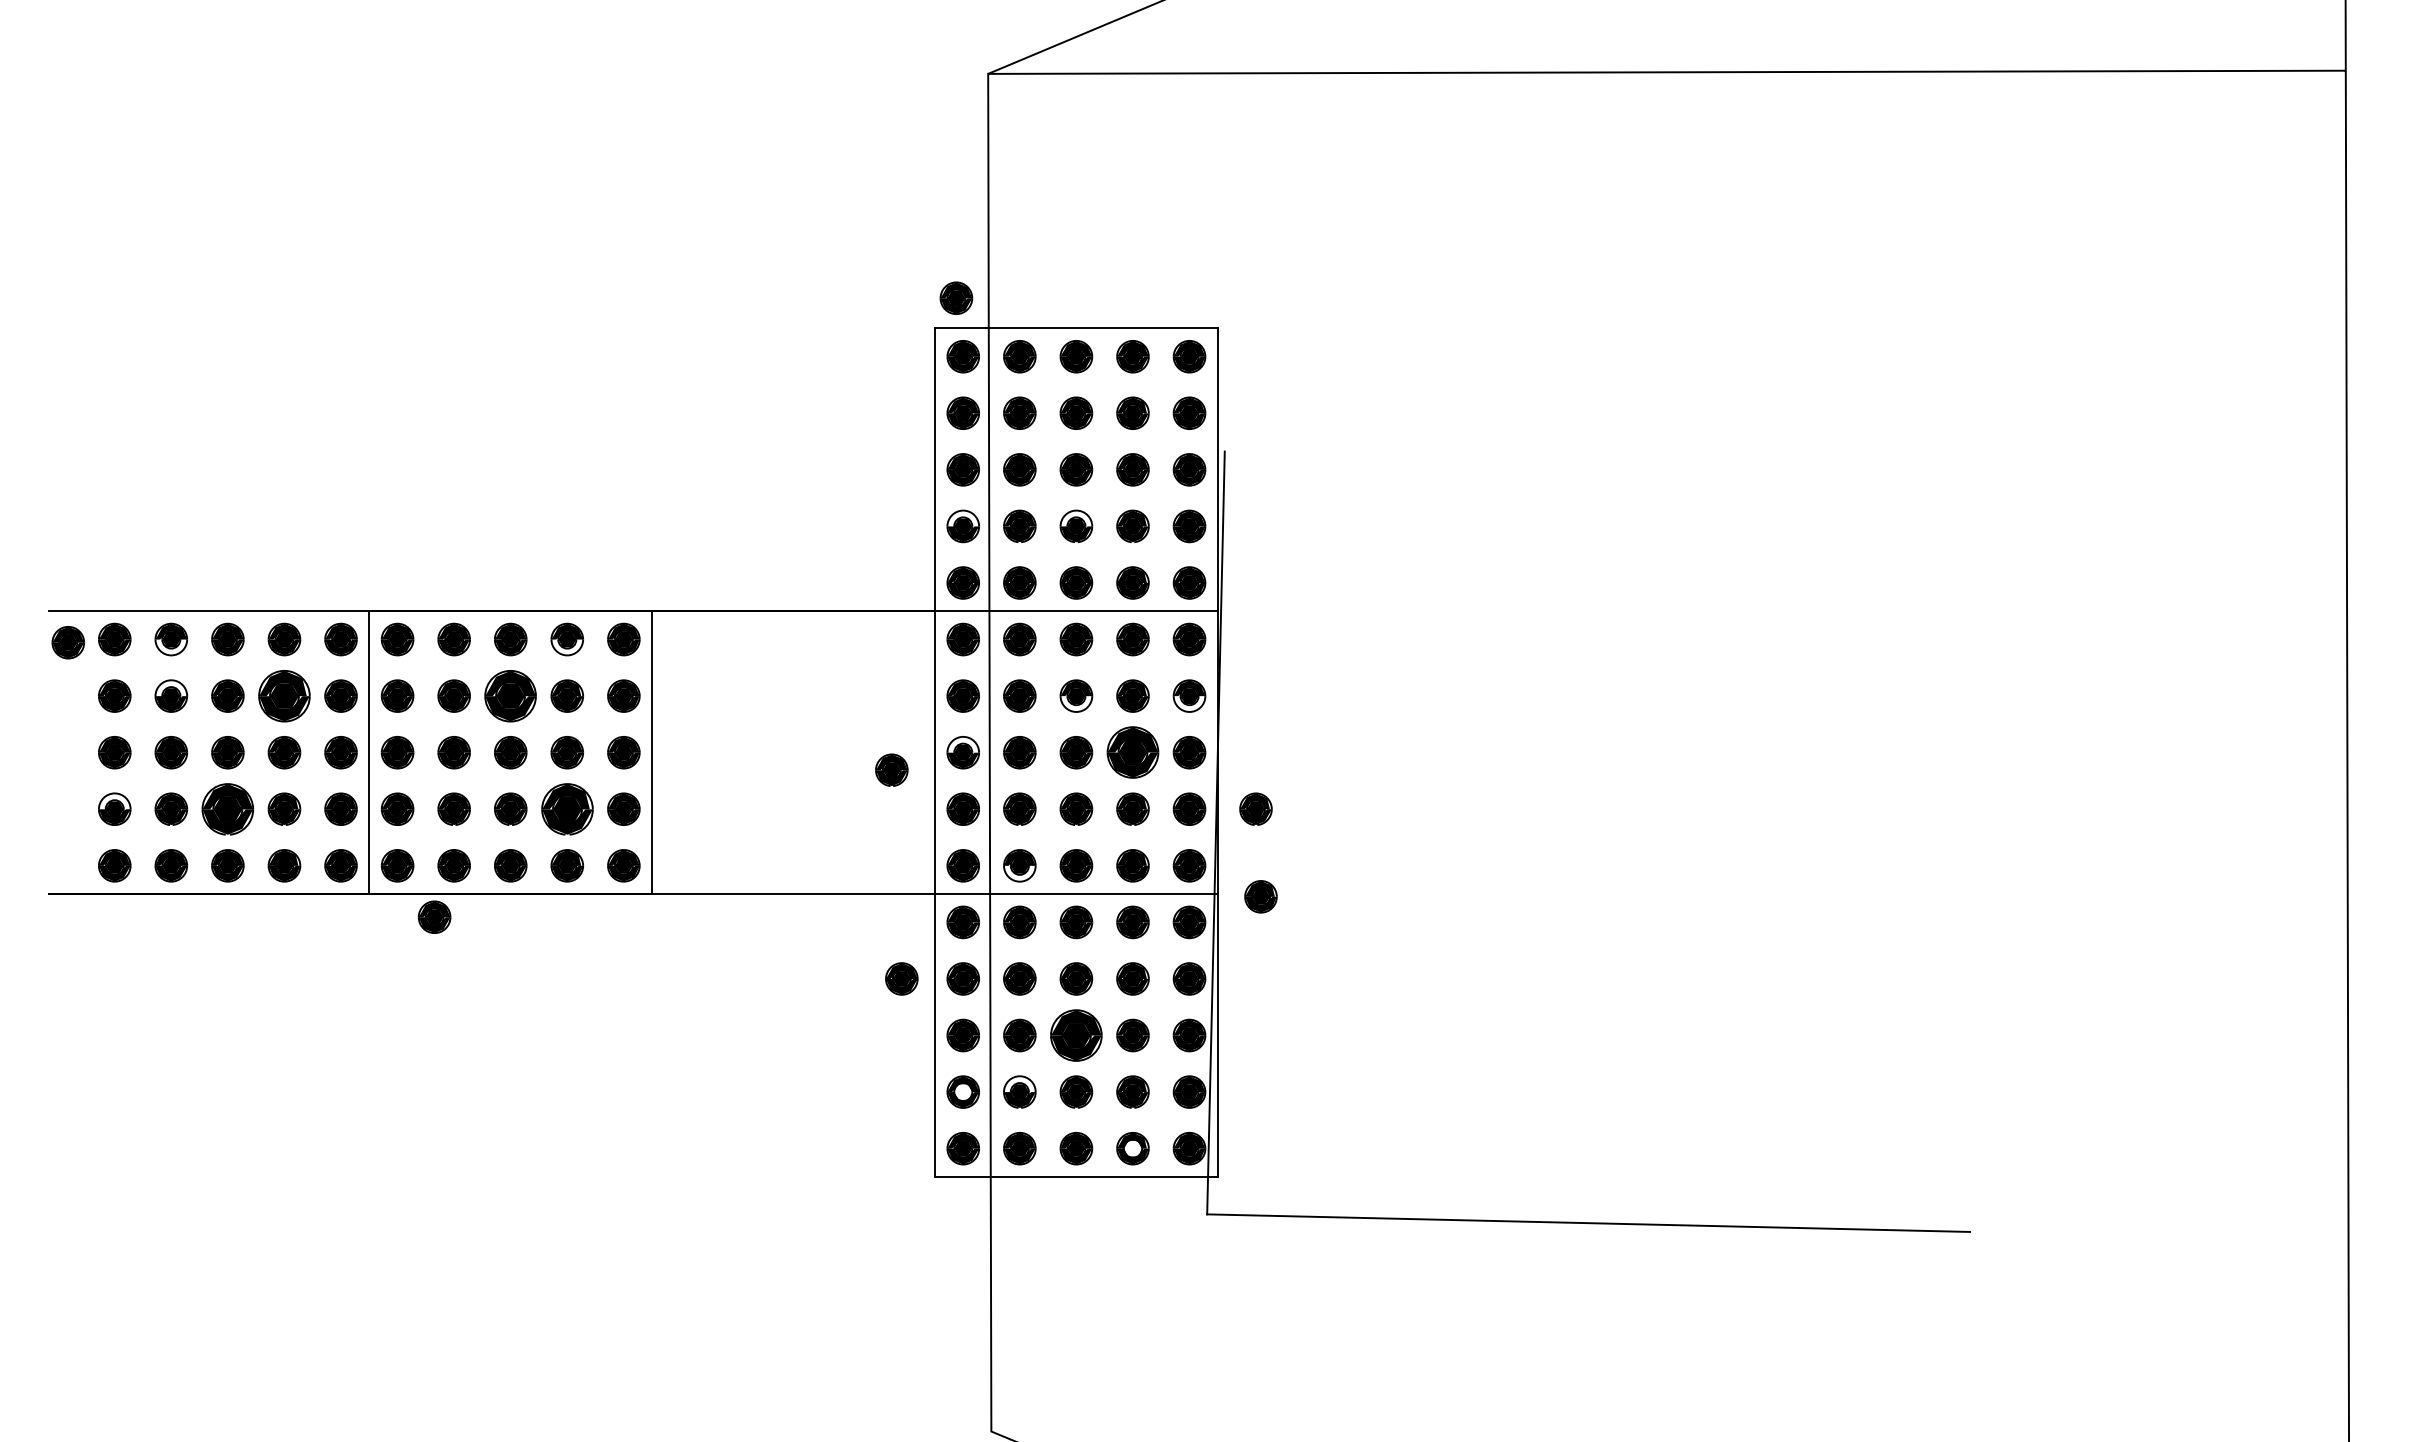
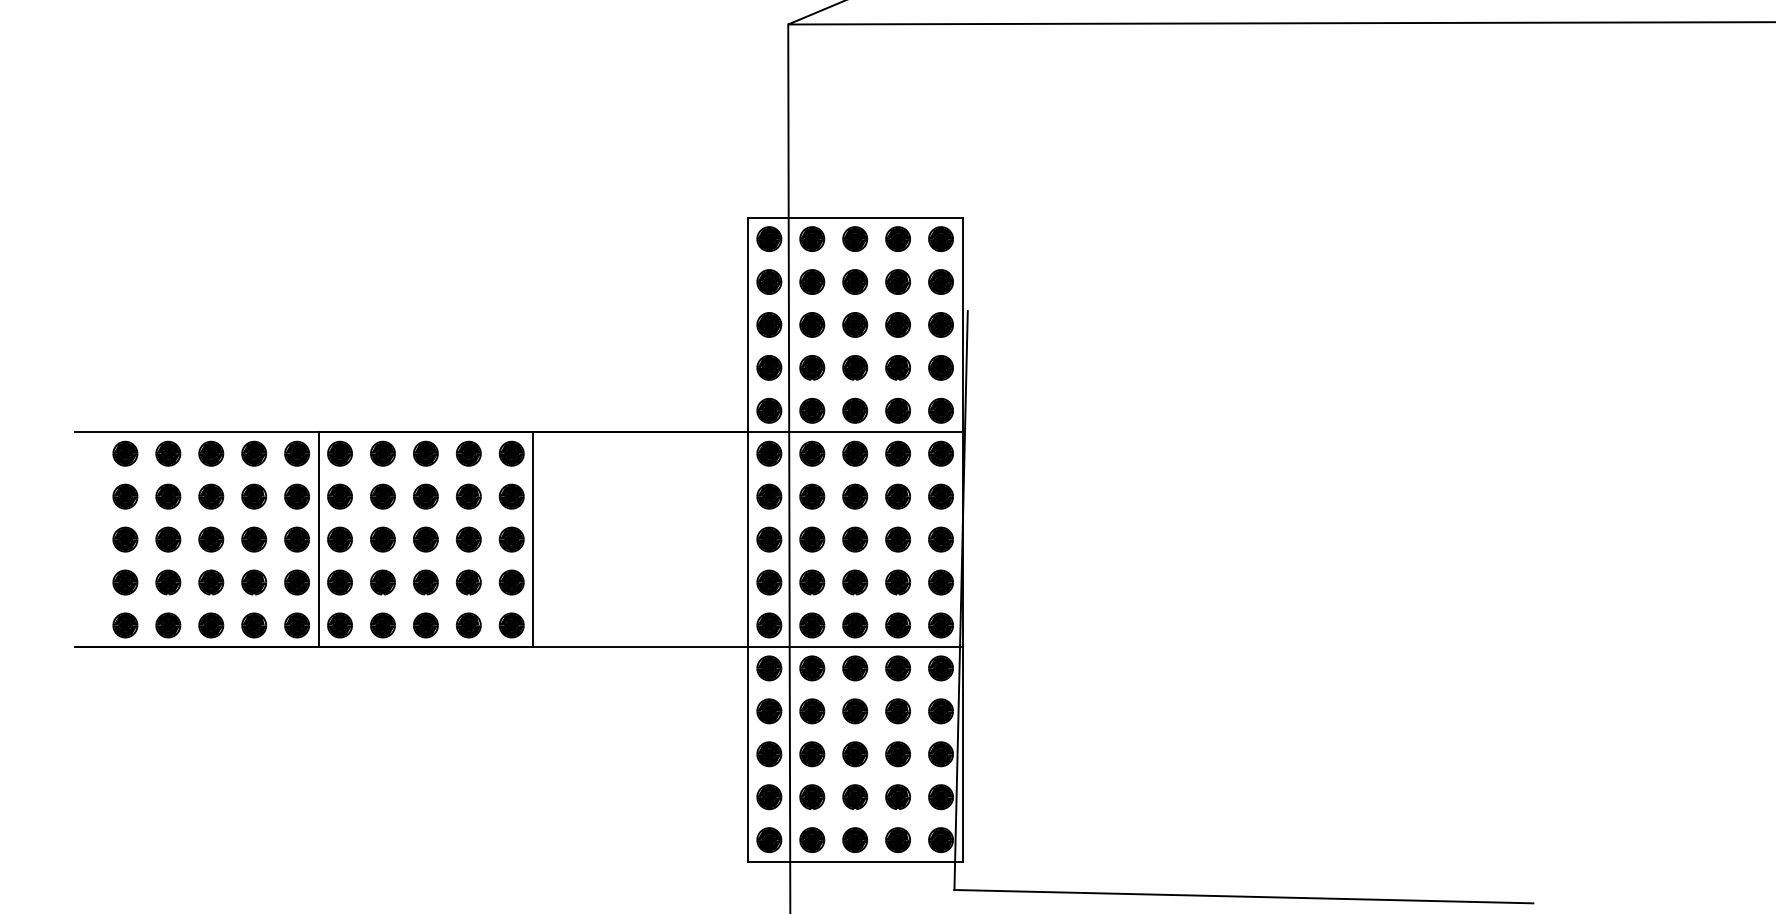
part: (956, 297) -> (764, 194), removed
fill: (963, 518) -> (769, 361), added
fill: (1076, 518) -> (855, 361), added
part: (68, 642) -> (90, 455), removed
fill: (171, 647) -> (168, 459), added
fill: (567, 647) -> (468, 459), added
fill: (171, 688) -> (168, 490), added
part: (284, 695) -> (254, 496), size x0.62
part: (510, 695) -> (425, 496), size x0.62
fill: (1076, 703) -> (855, 502), added
fill: (1189, 703) -> (941, 502), added
fill: (963, 744) -> (769, 533), added
part: (1132, 752) -> (897, 539), size x0.62
part: (891, 769) -> (714, 552), removed
fill: (114, 801) -> (125, 576), added
part: (227, 808) -> (210, 581), size x0.62
part: (566, 808) -> (468, 581), size x0.62
part: (1255, 808) -> (991, 581), removed
fill: (1019, 873) -> (812, 631), added
part: (1260, 896) -> (994, 648), removed
part: (434, 916) -> (368, 663), removed
part: (901, 978) -> (722, 710), removed
part: (1076, 1035) -> (855, 754), size x0.62
fill: (1019, 1084) -> (812, 791), added
fill: (963, 1091) -> (769, 796), added
fill: (1132, 1148) -> (897, 840), added

